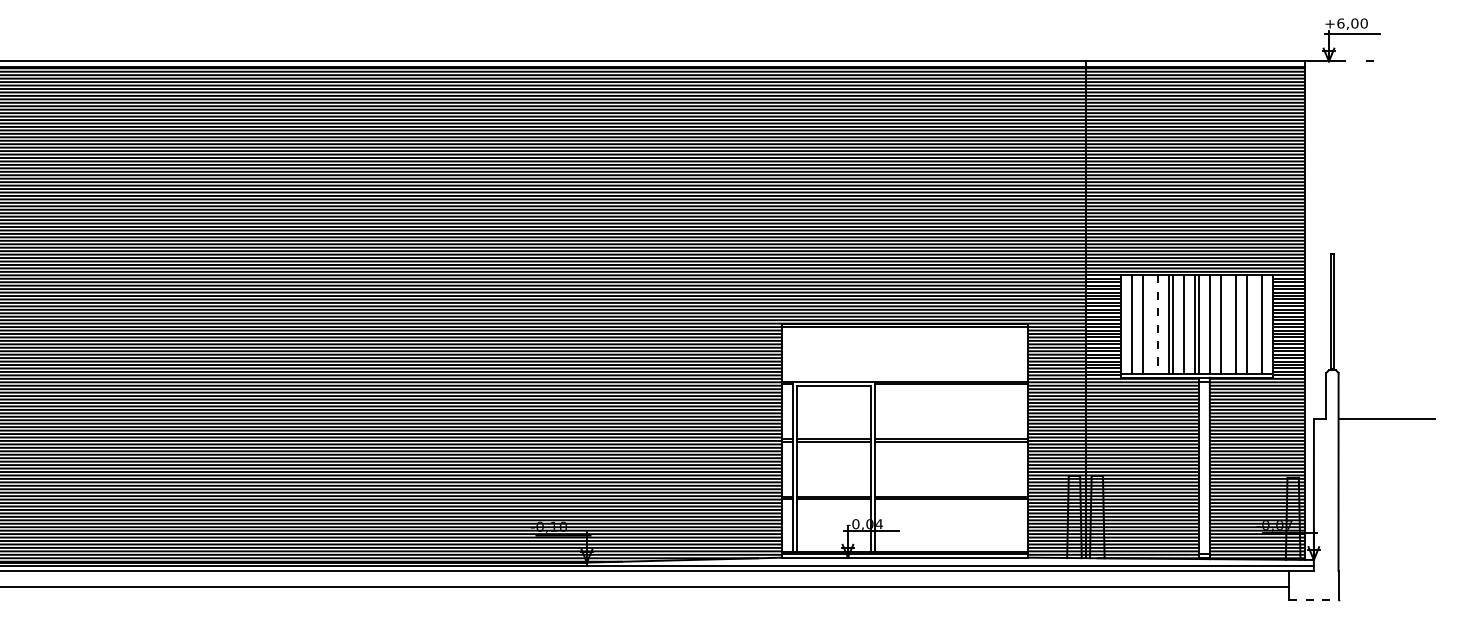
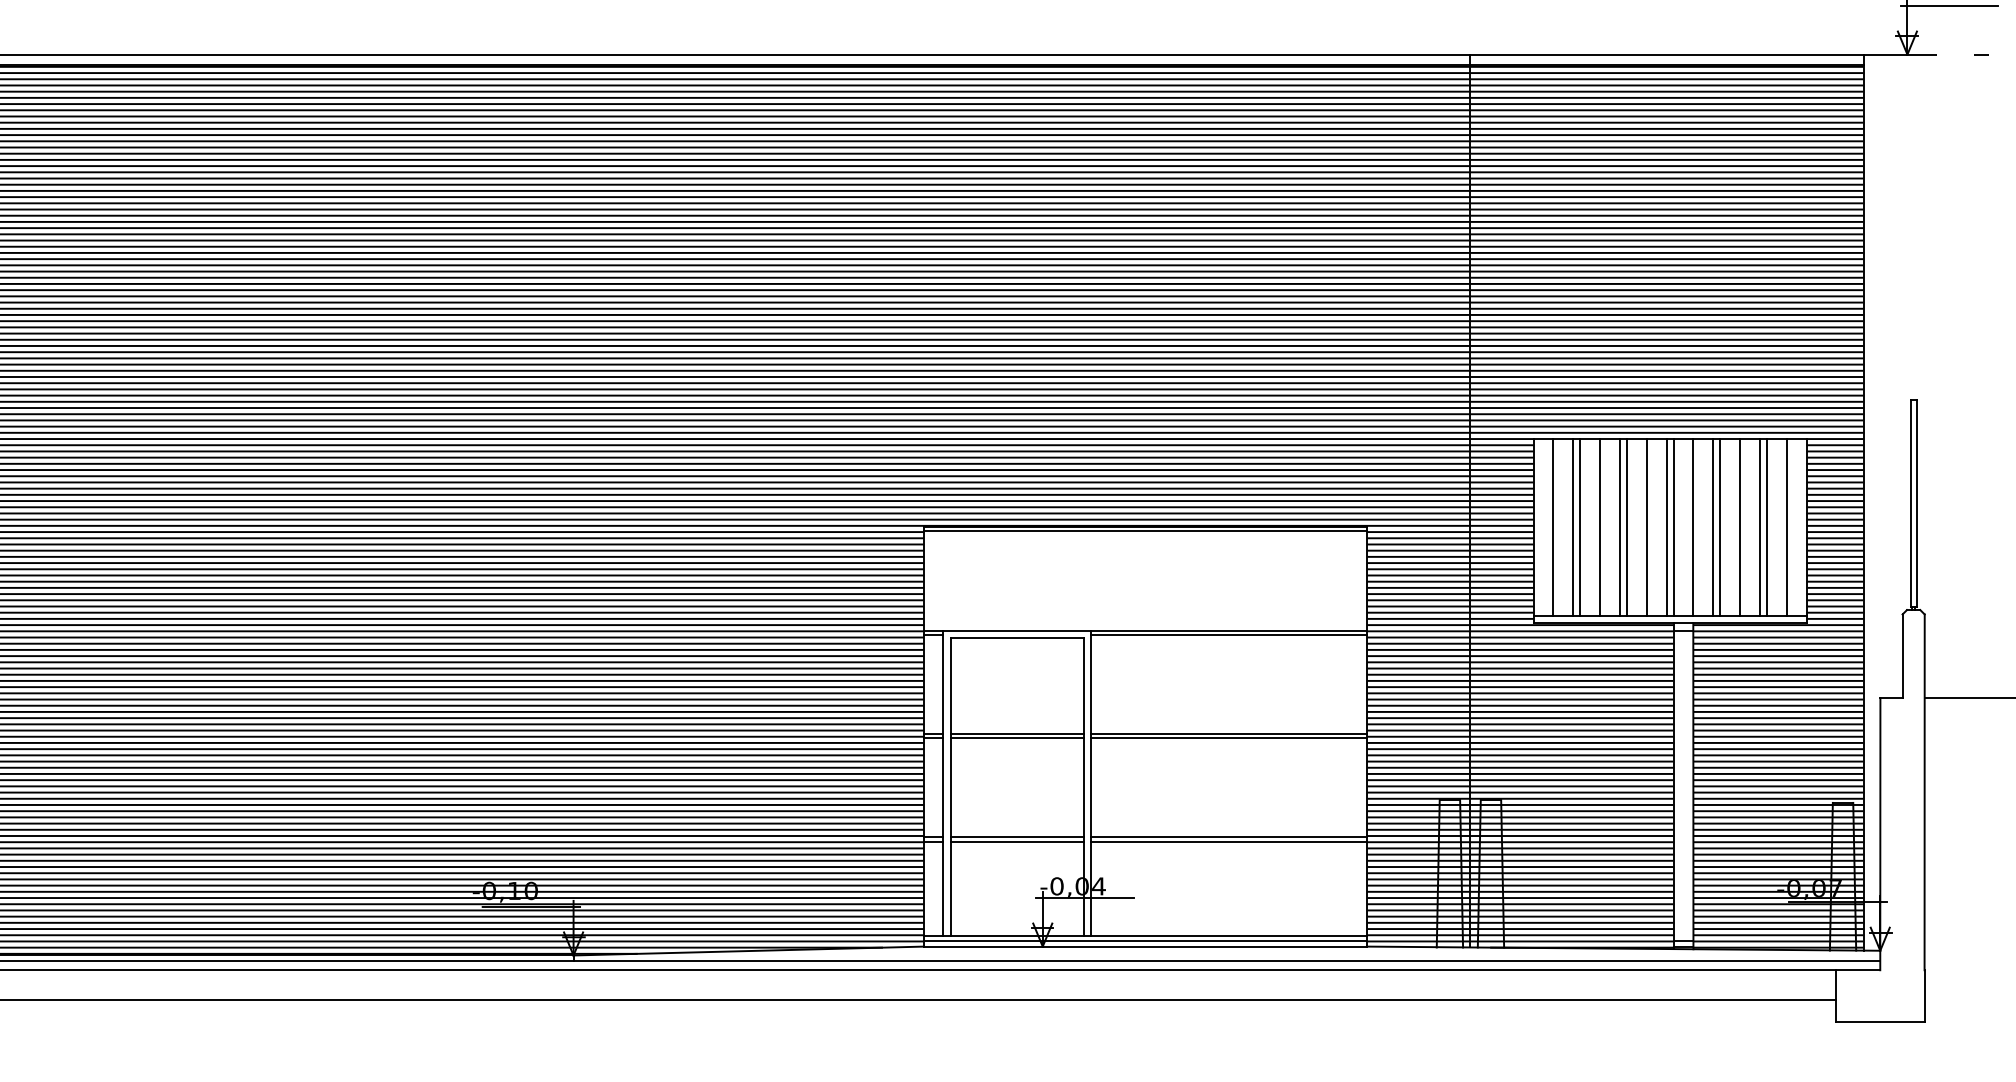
line: (1146, 324) -> (1579, 527), added
line: (1158, 324) -> (1600, 527), dashed -> solid
line: (1224, 324) -> (1719, 527), added
line: (1250, 324) -> (1766, 527), added
line: (1313, 599) -> (1879, 1021), dashed -> solid

